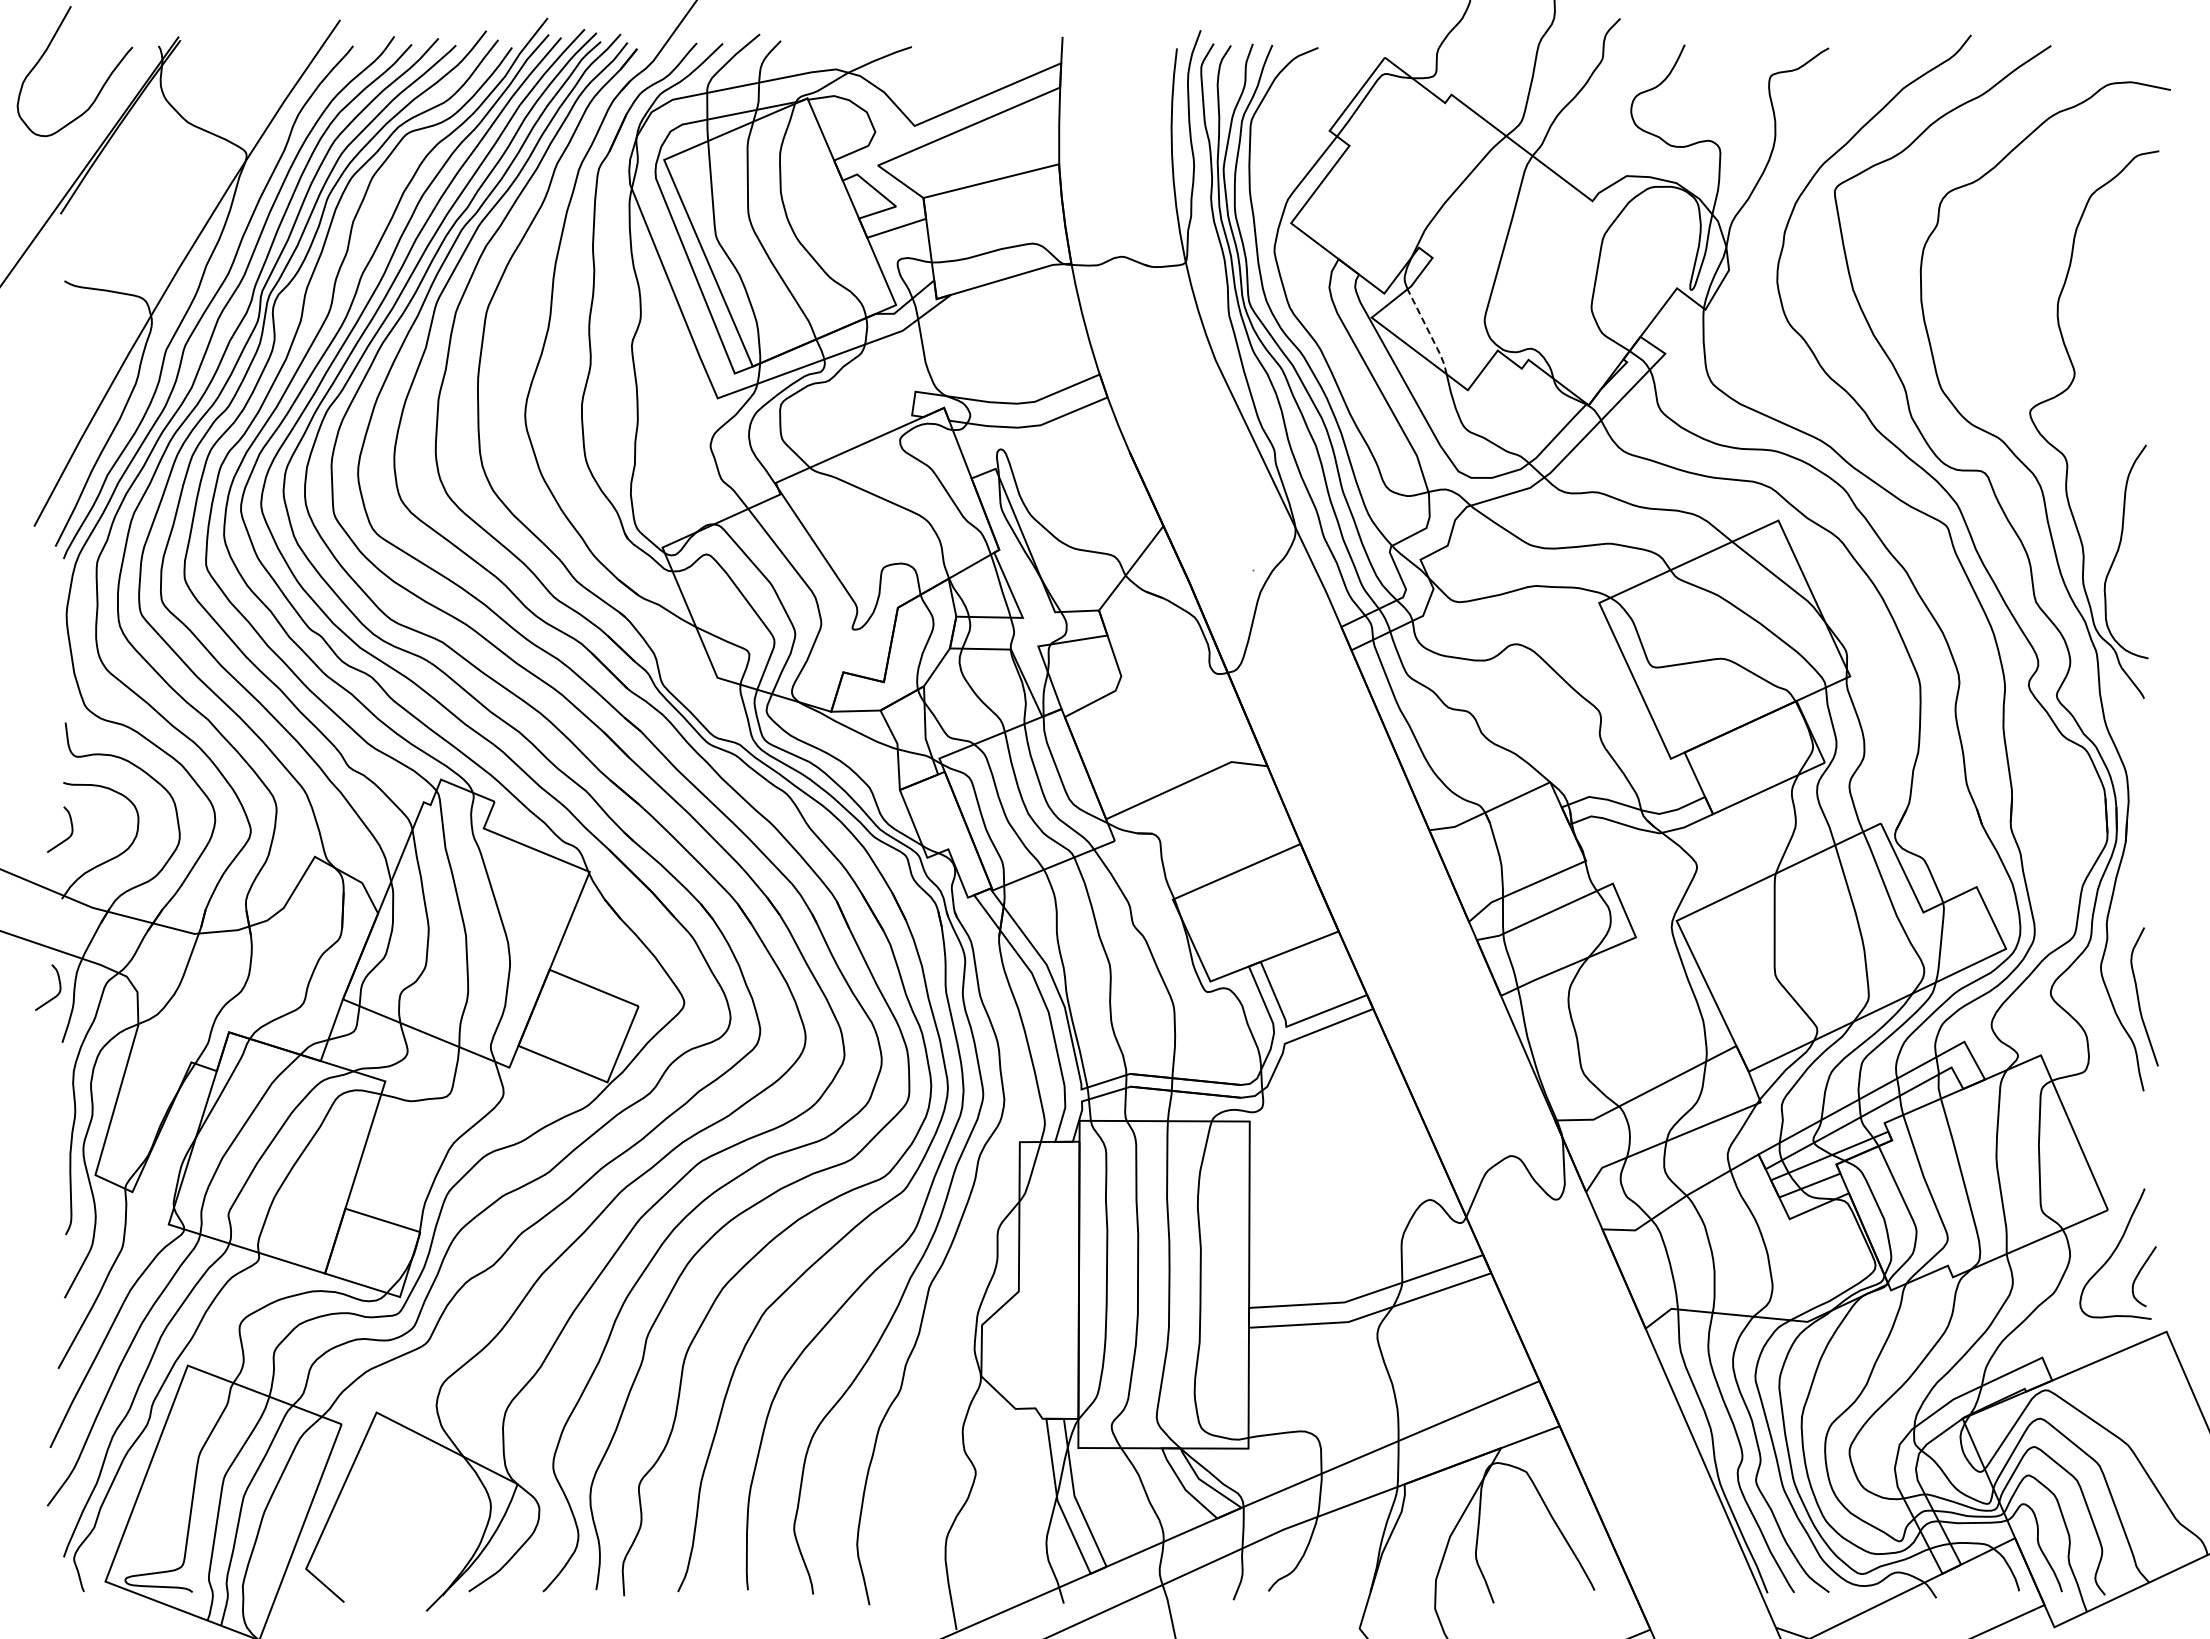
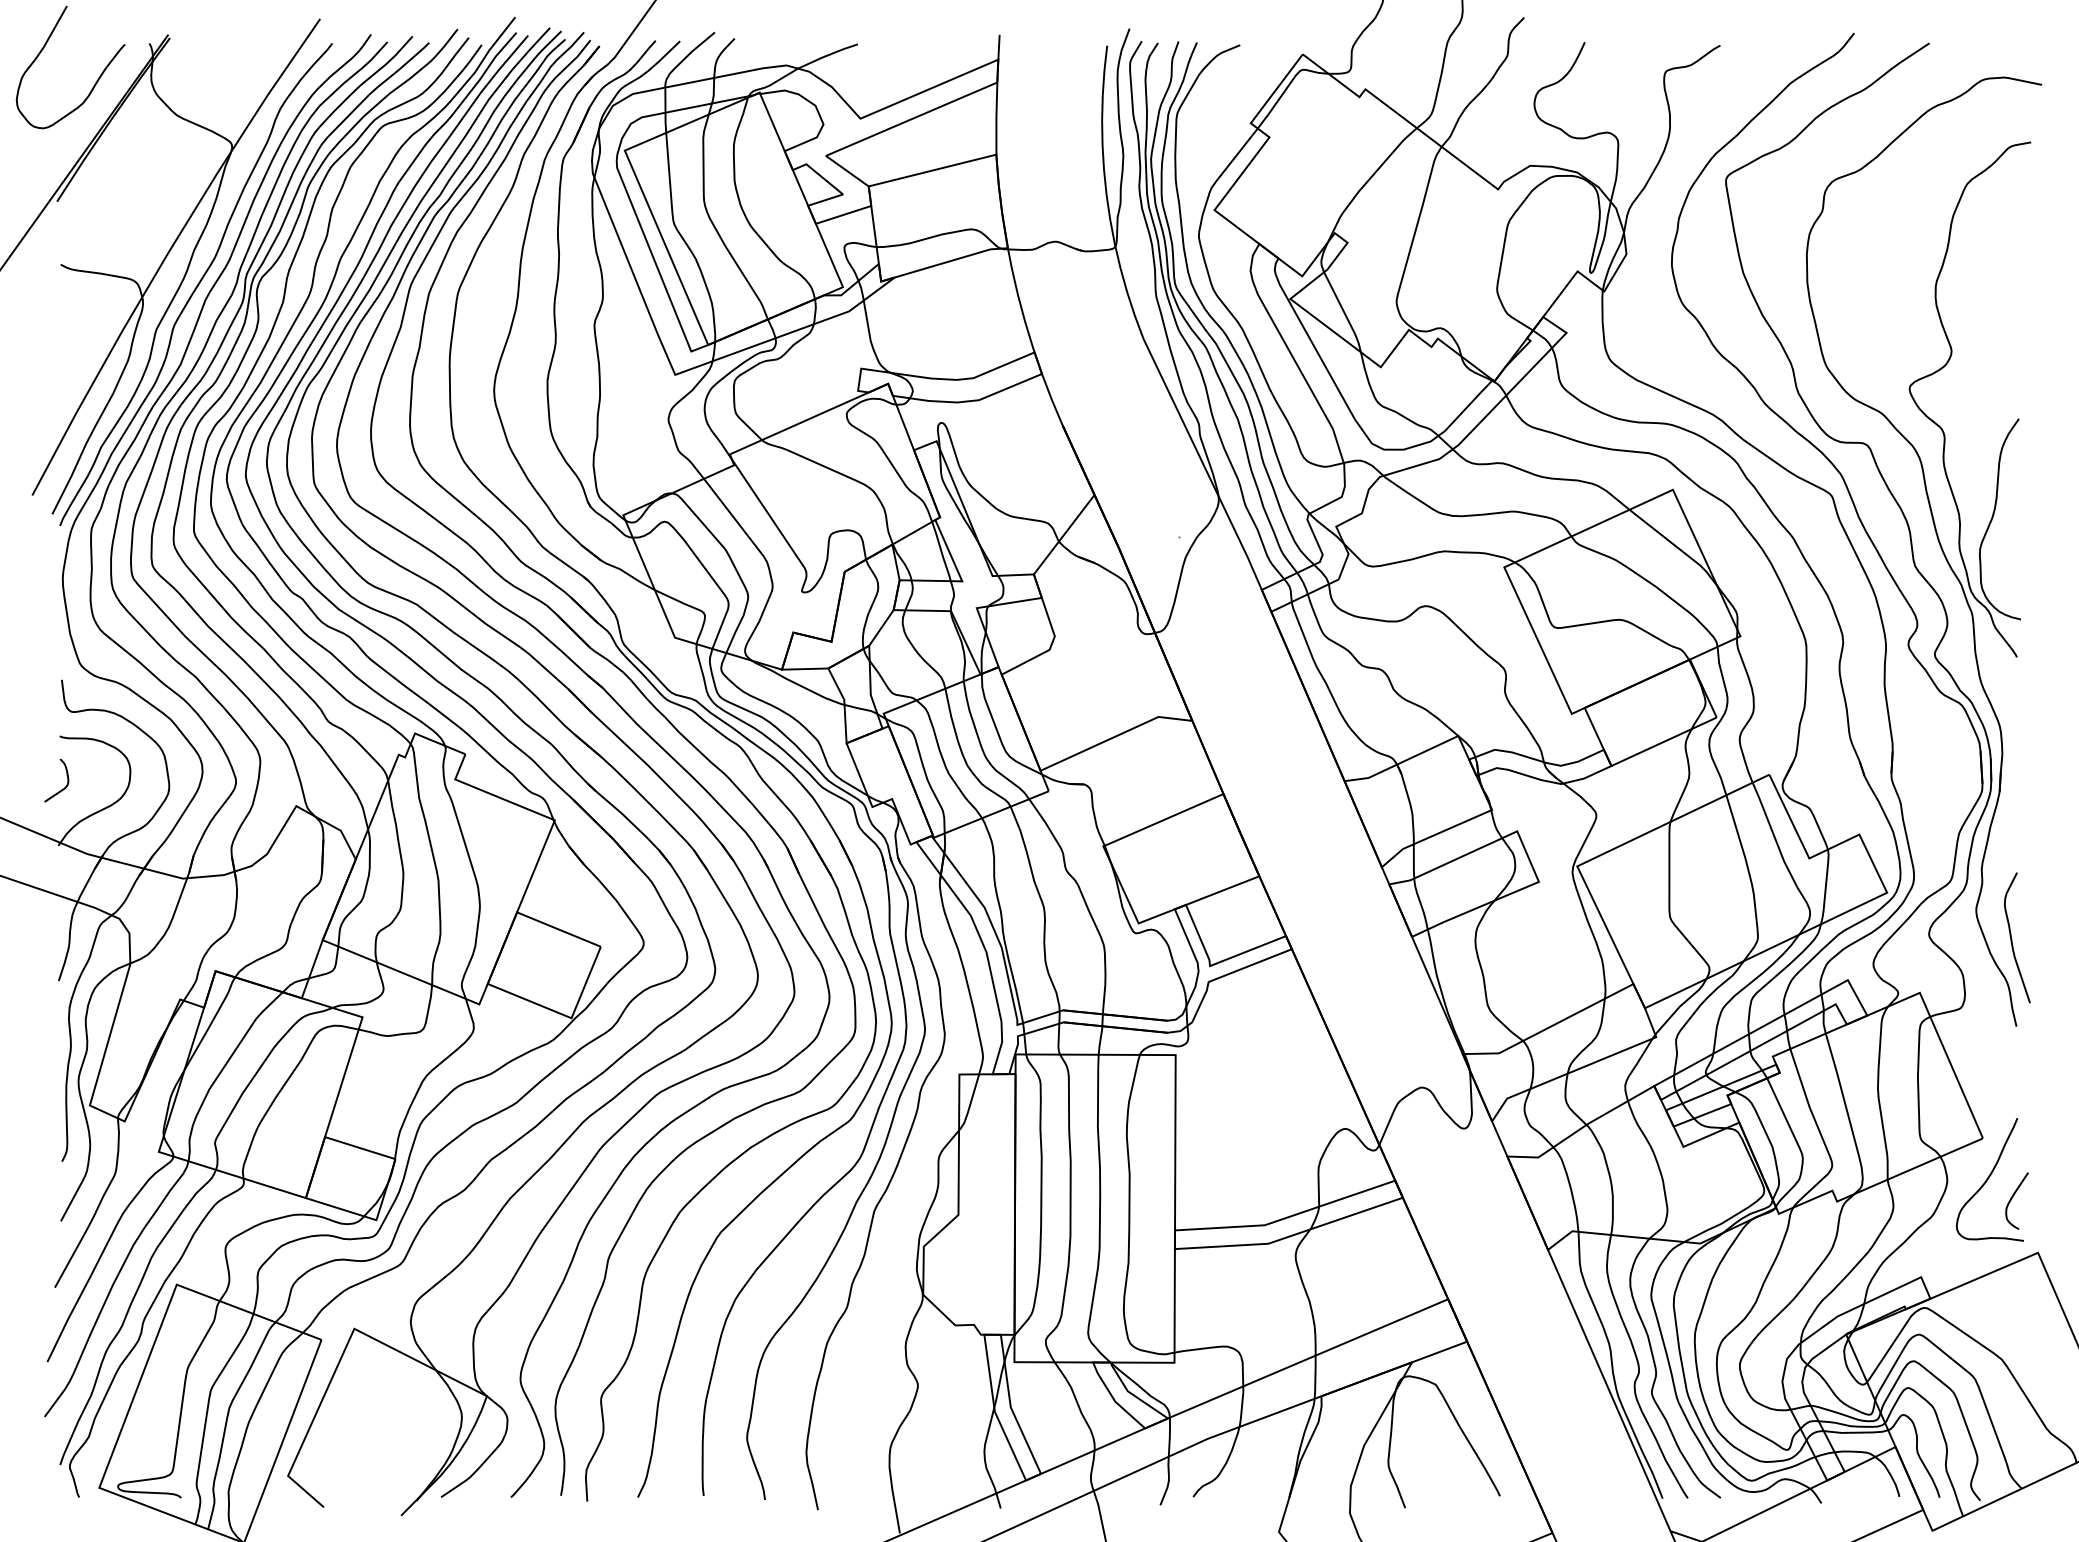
line: (1429, 331) -> (1344, 311), dashed -> solid
curve: (56, 994) -> (53, 935), removed

